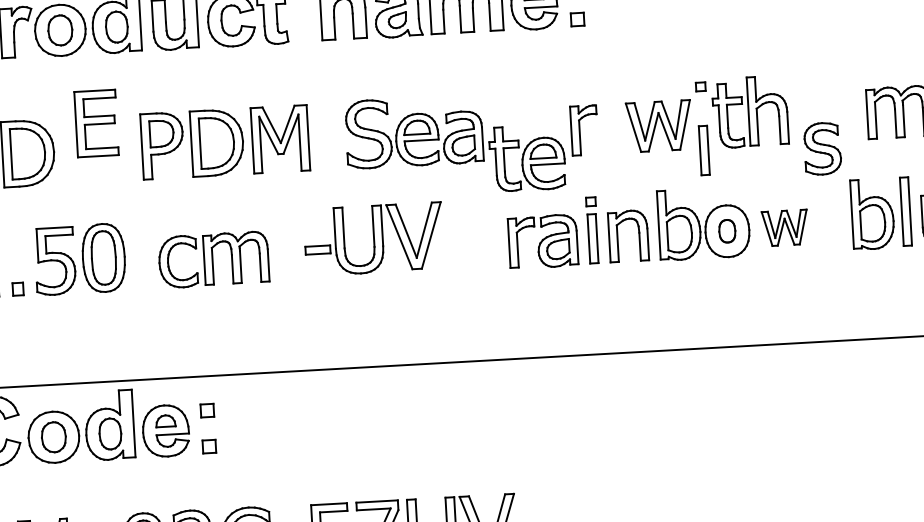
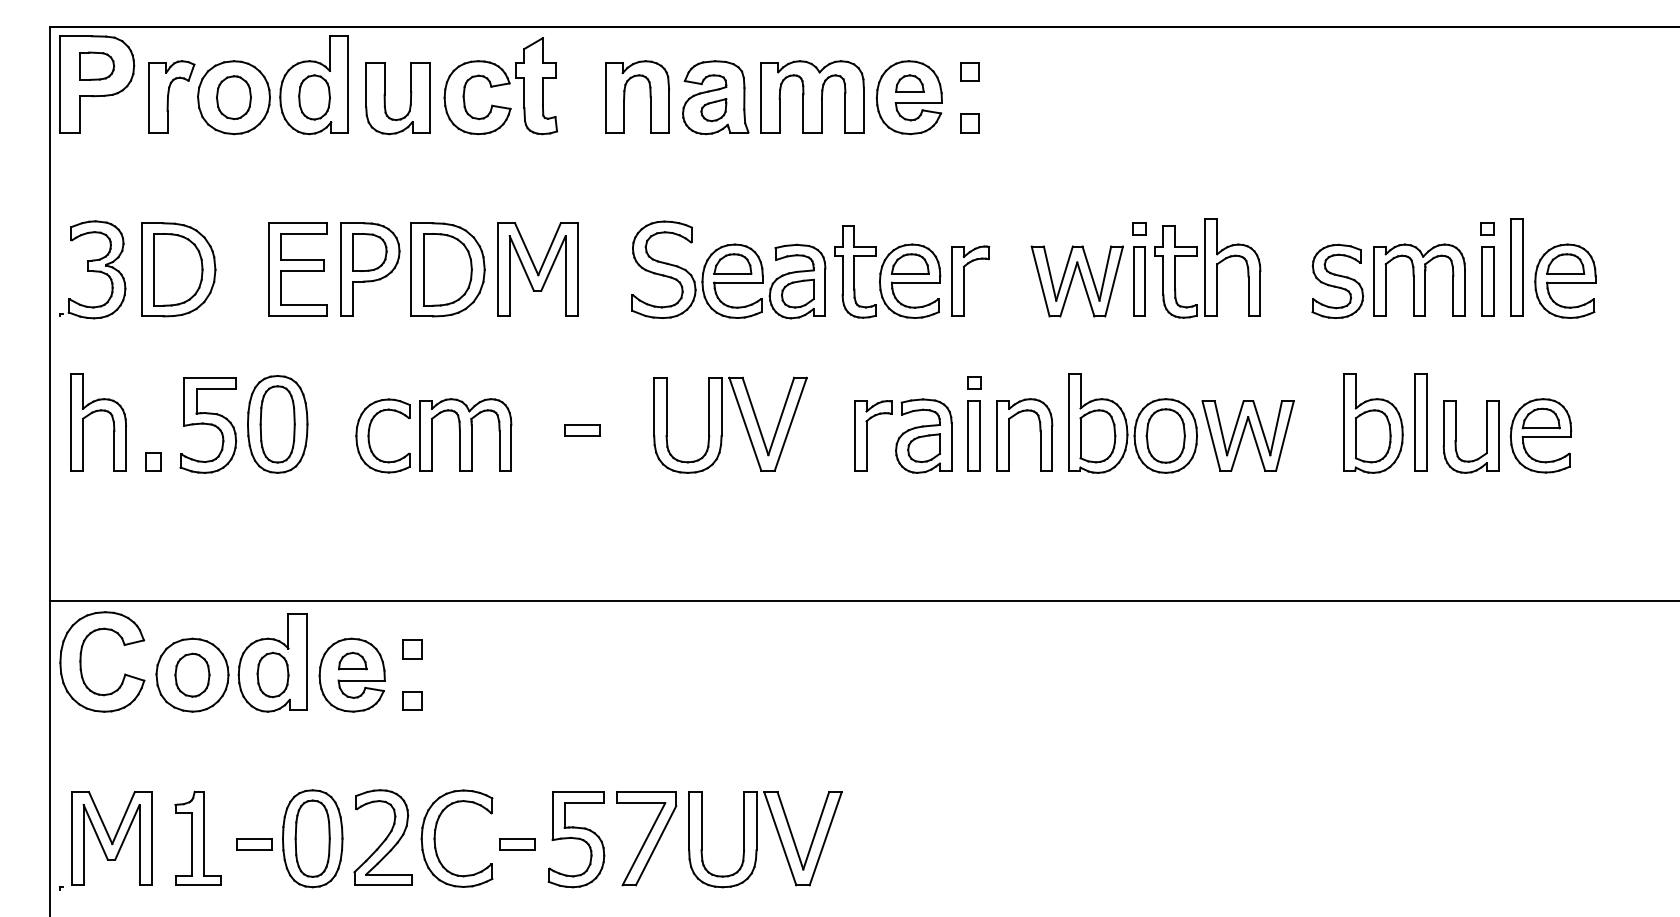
part: (96, 123) -> (297, 269), moved
part: (822, 148) -> (1337, 280), moved
part: (704, 150) -> (1139, 281), moved
part: (527, 157) -> (887, 271), moved
part: (784, 227) -> (1247, 435), size x1.43
part: (727, 230) -> (1165, 435), size x1.67
part: (383, 238) -> (722, 424), moved

